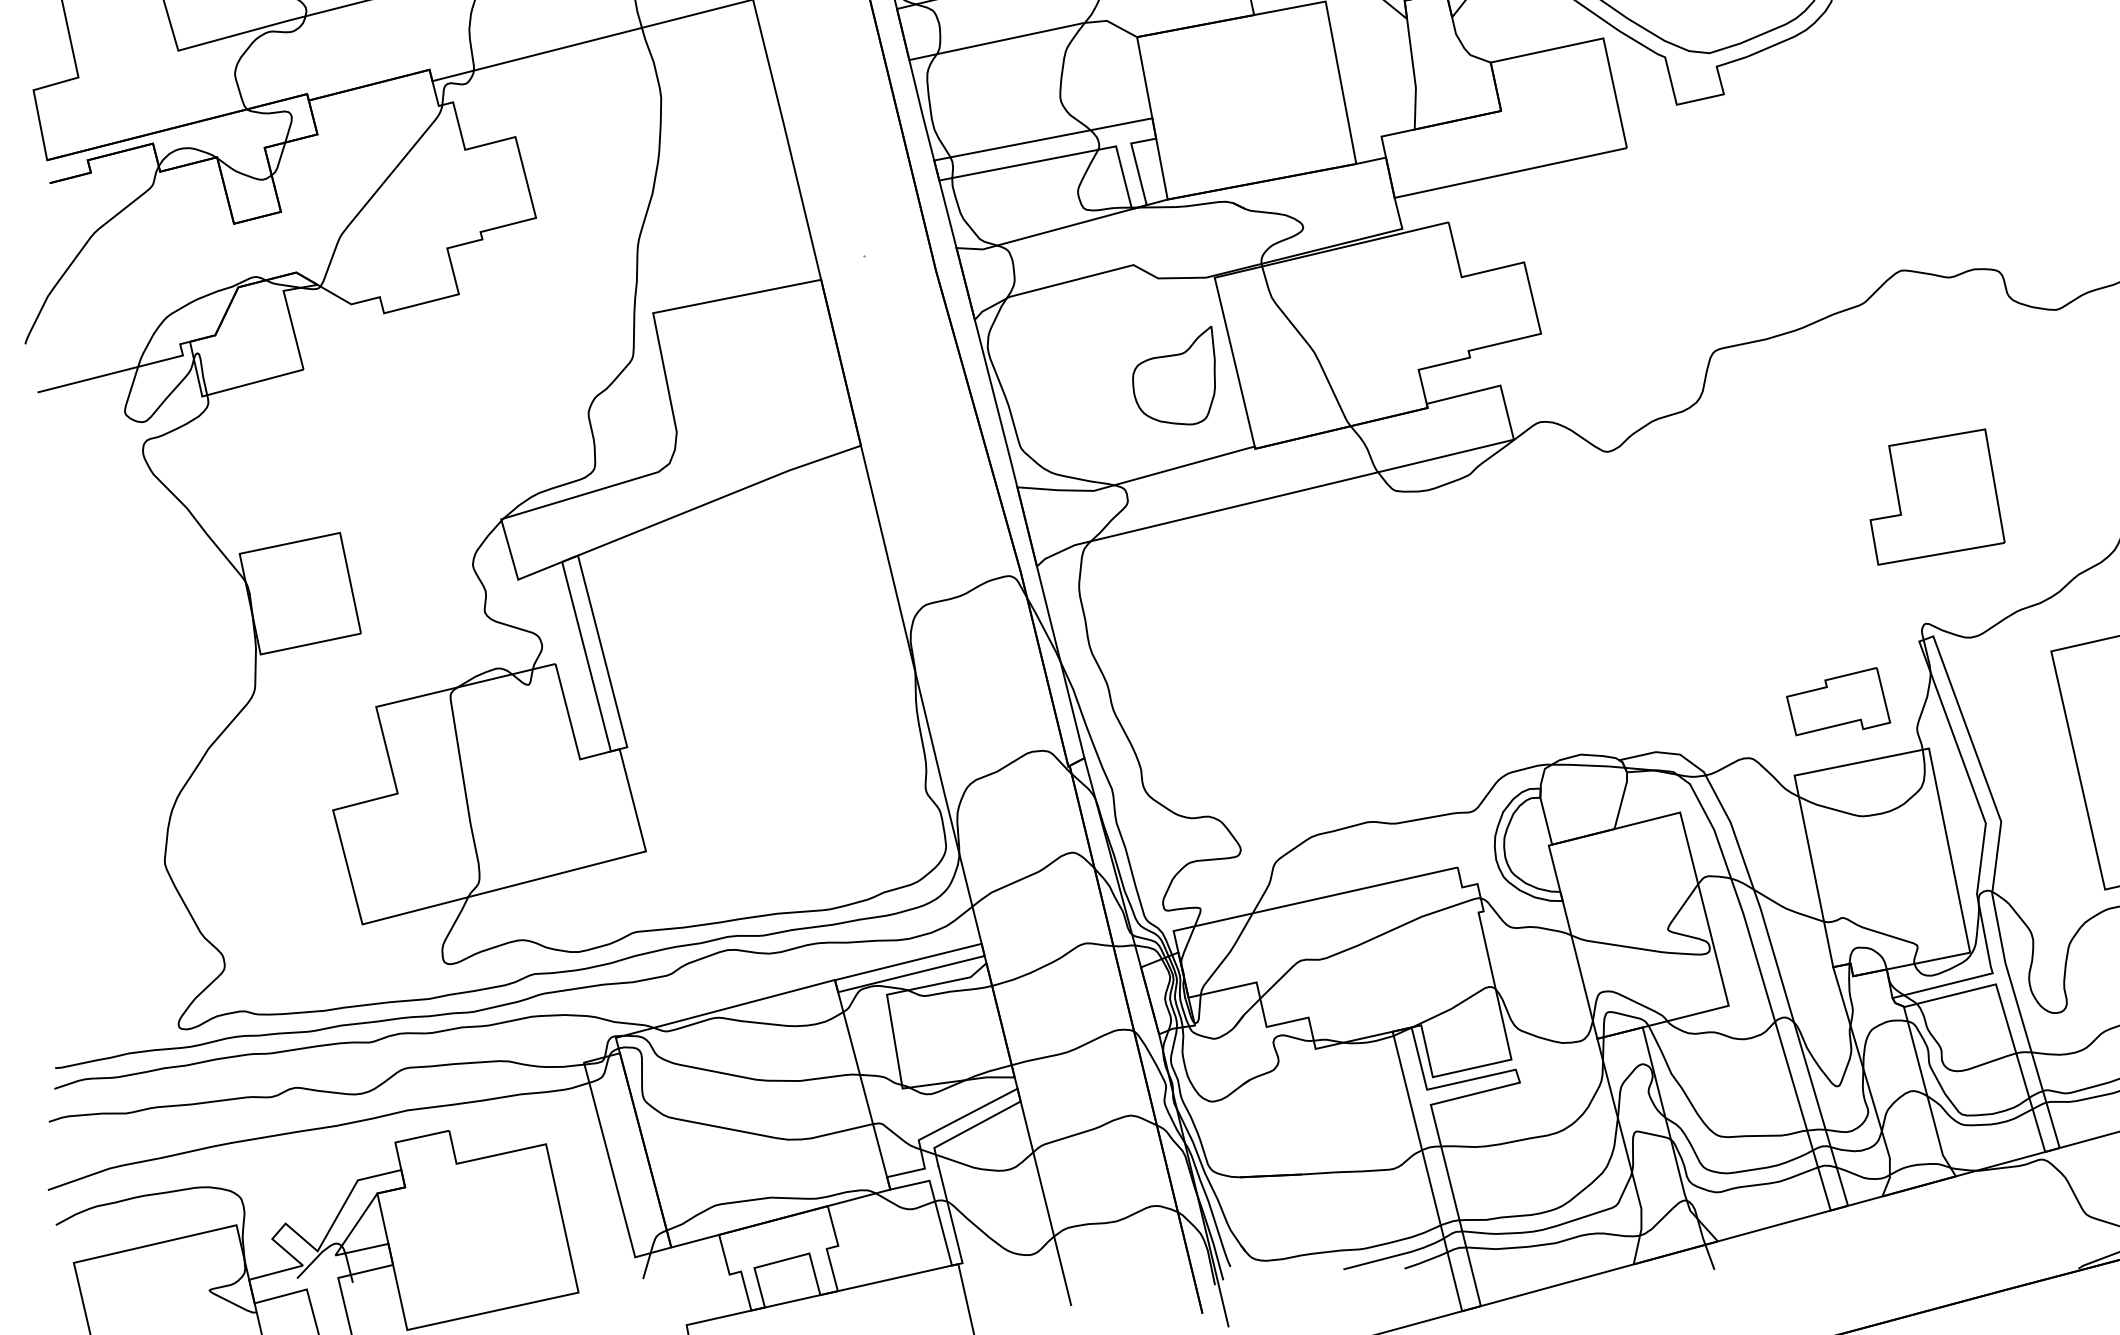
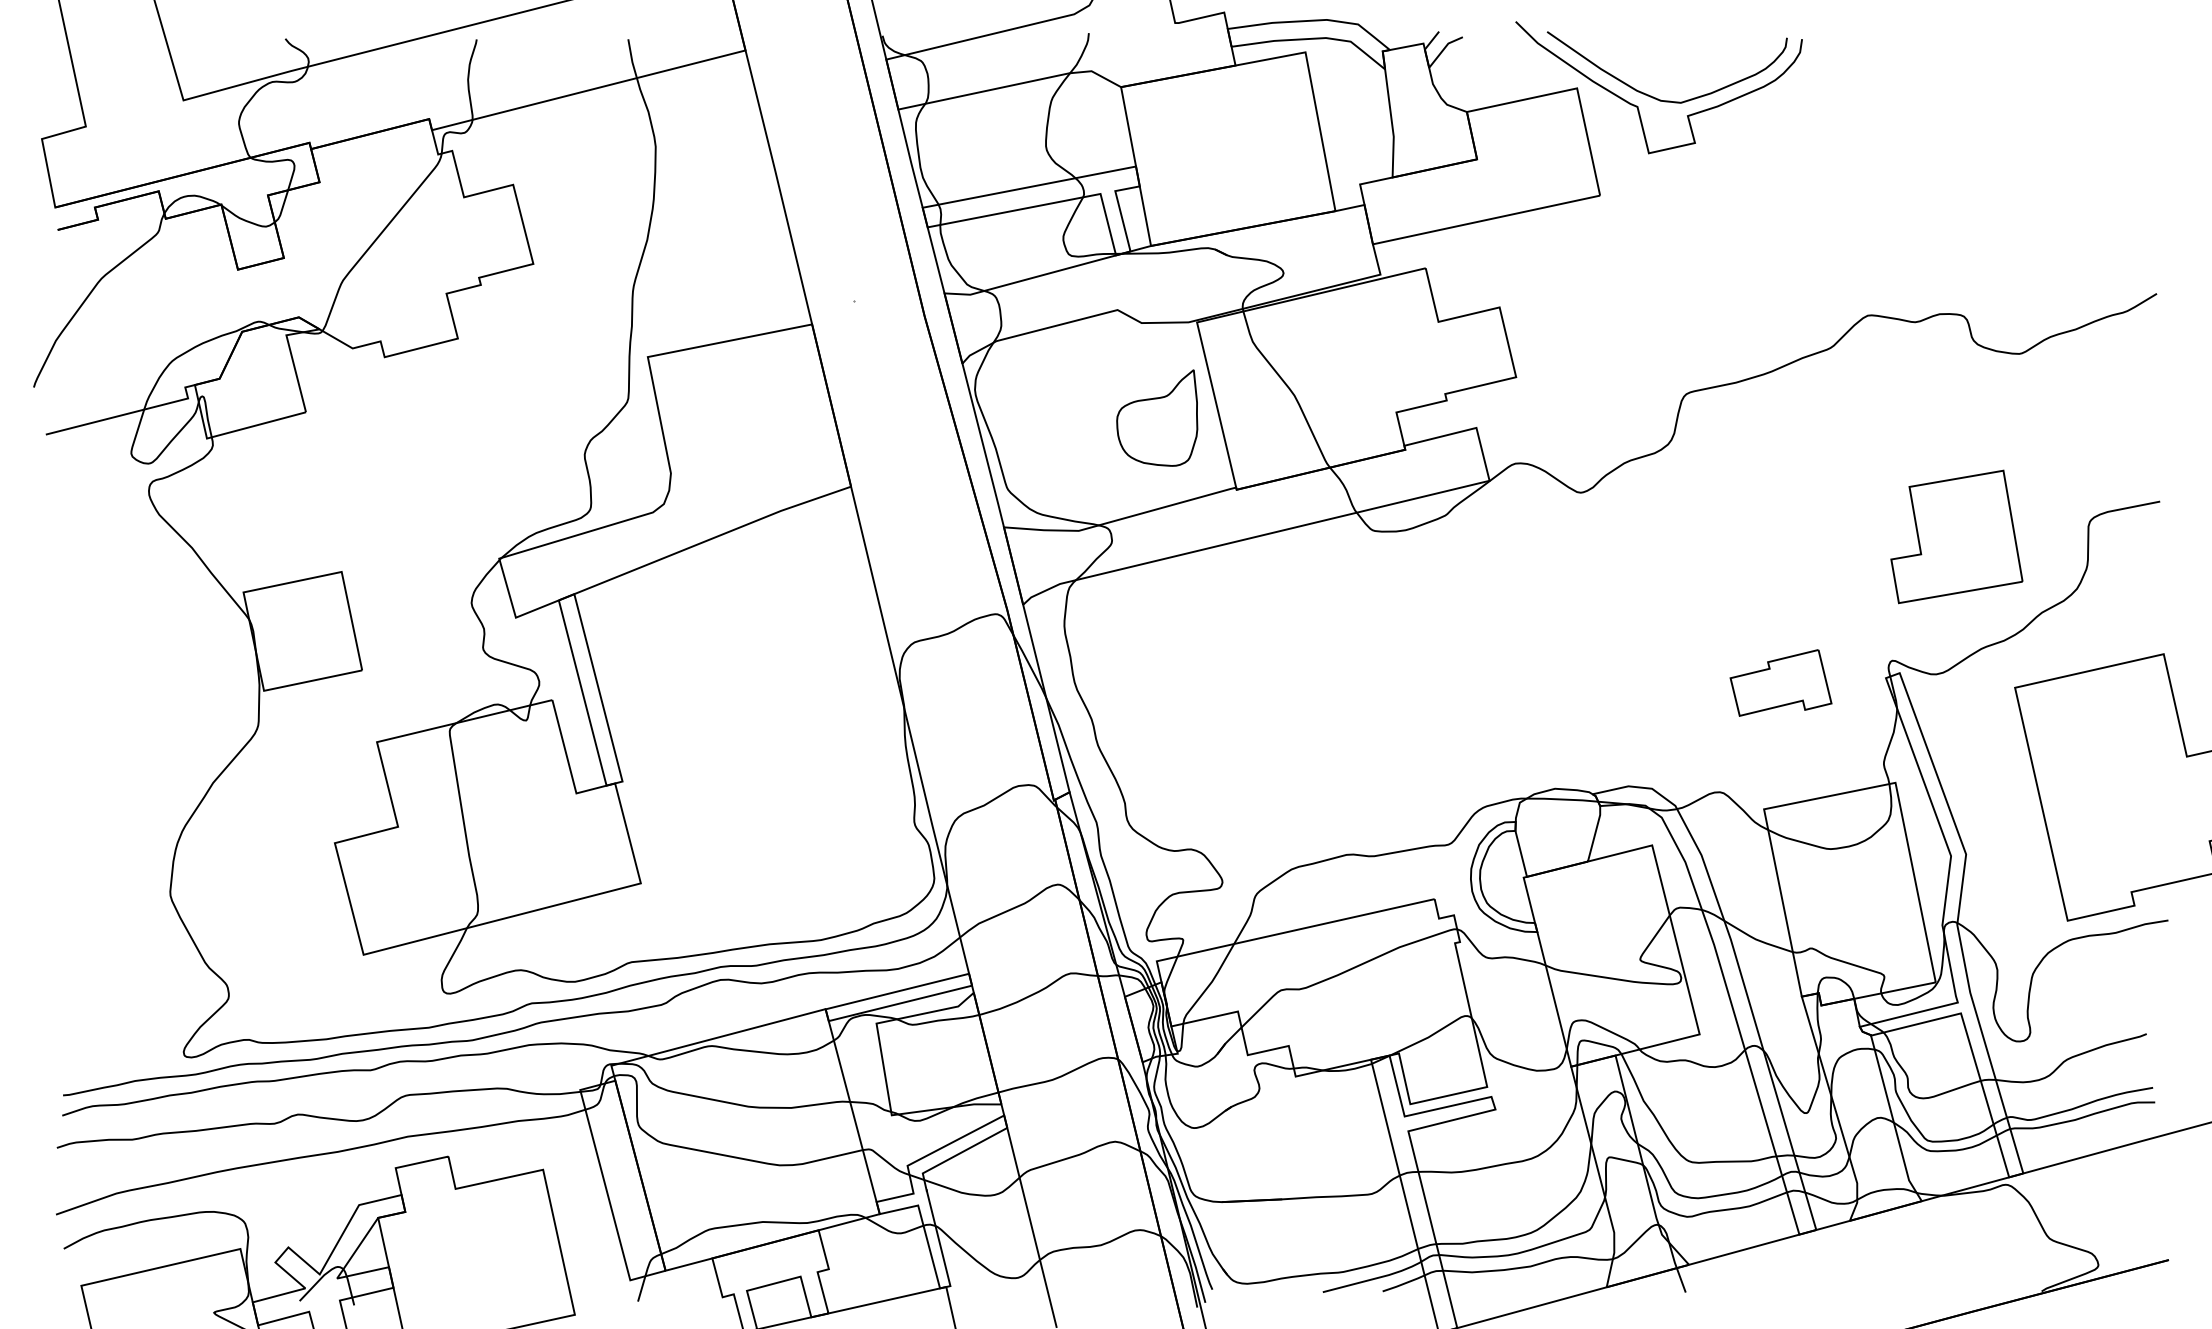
part: (1937, 496) -> (1956, 536), moved
part: (1837, 701) -> (1780, 682), moved

